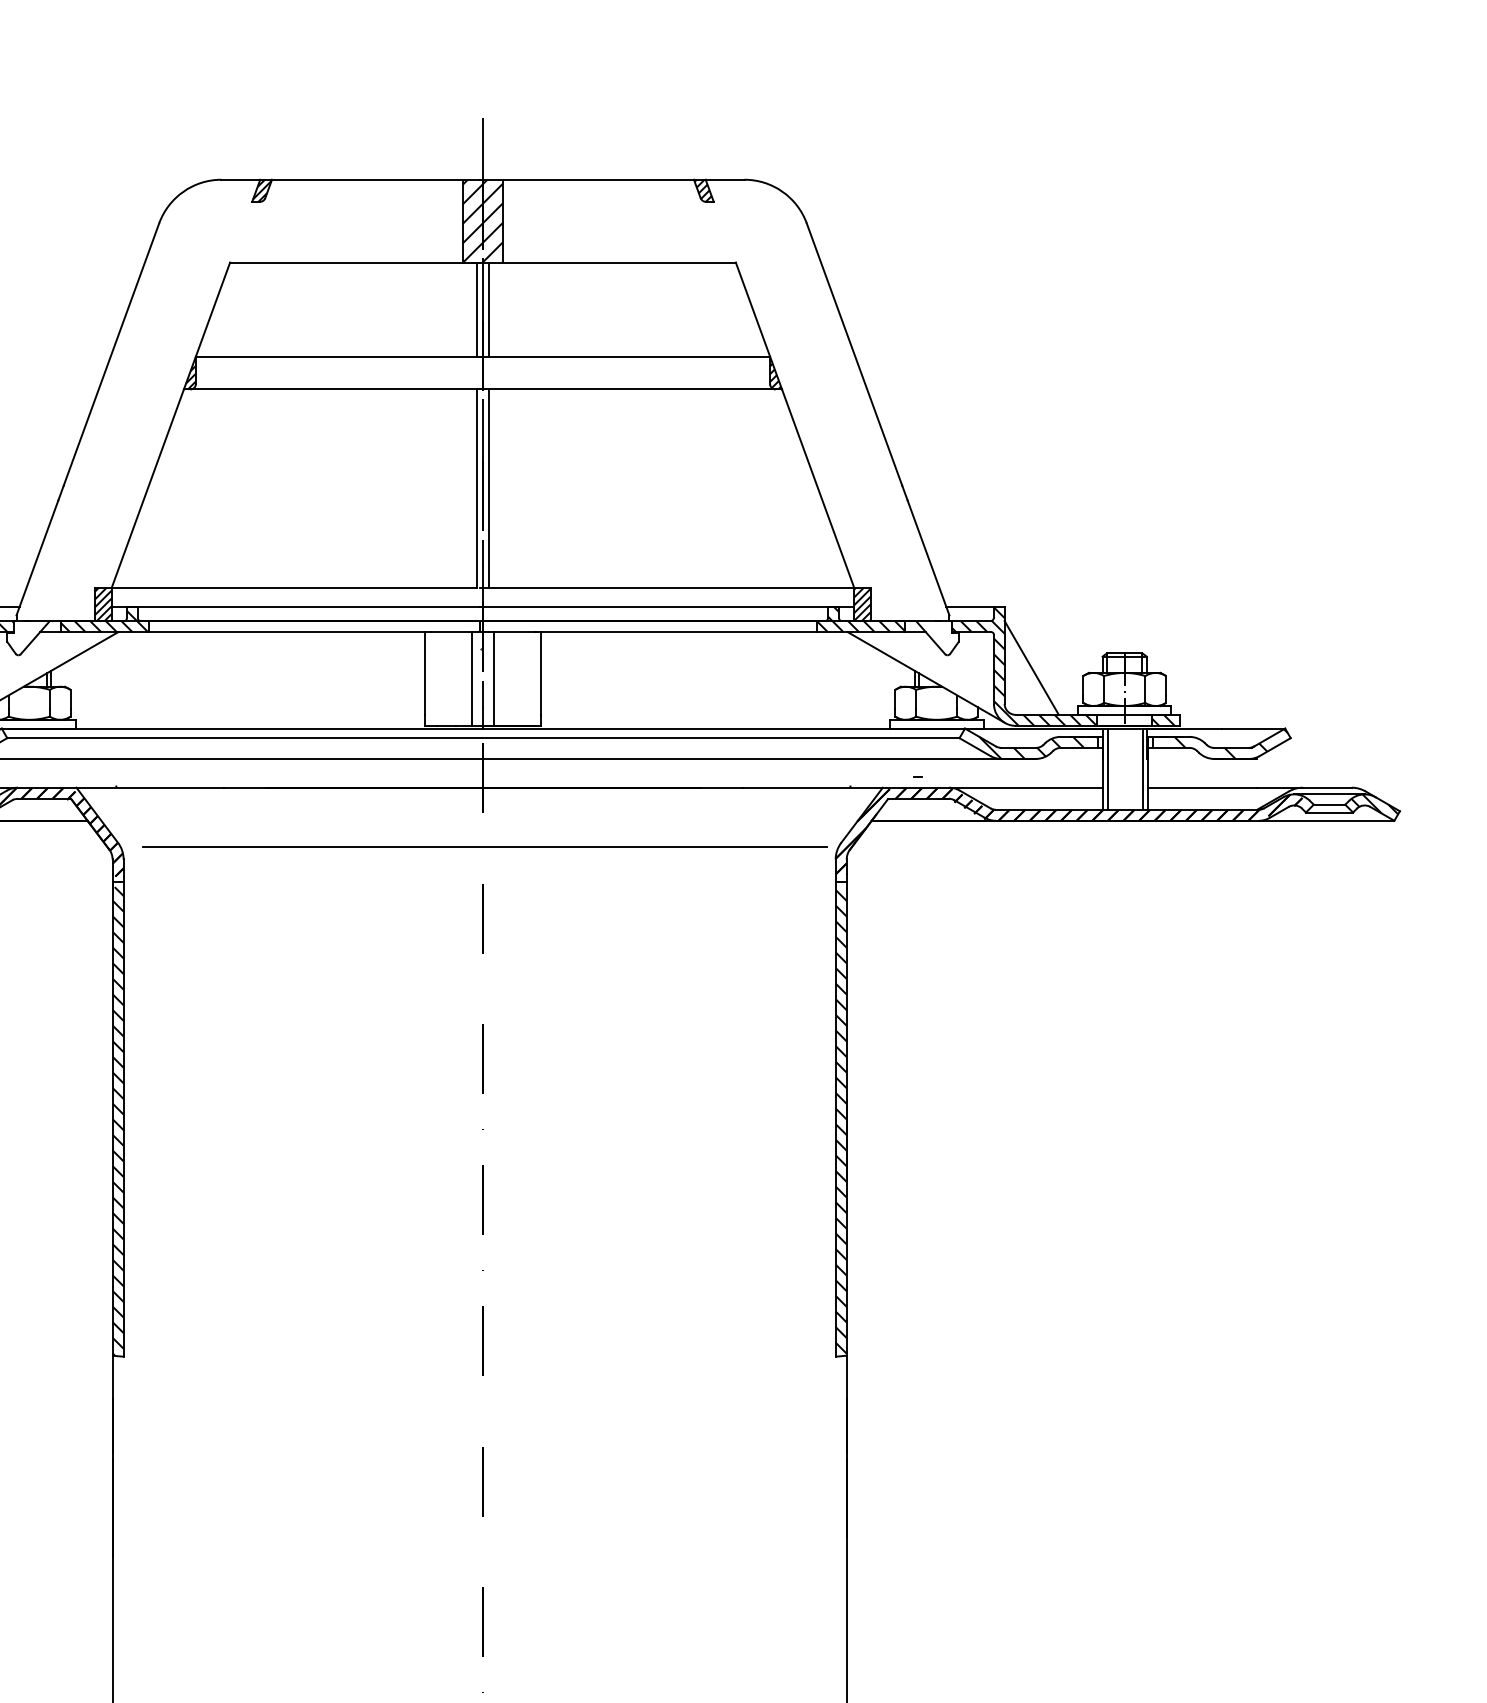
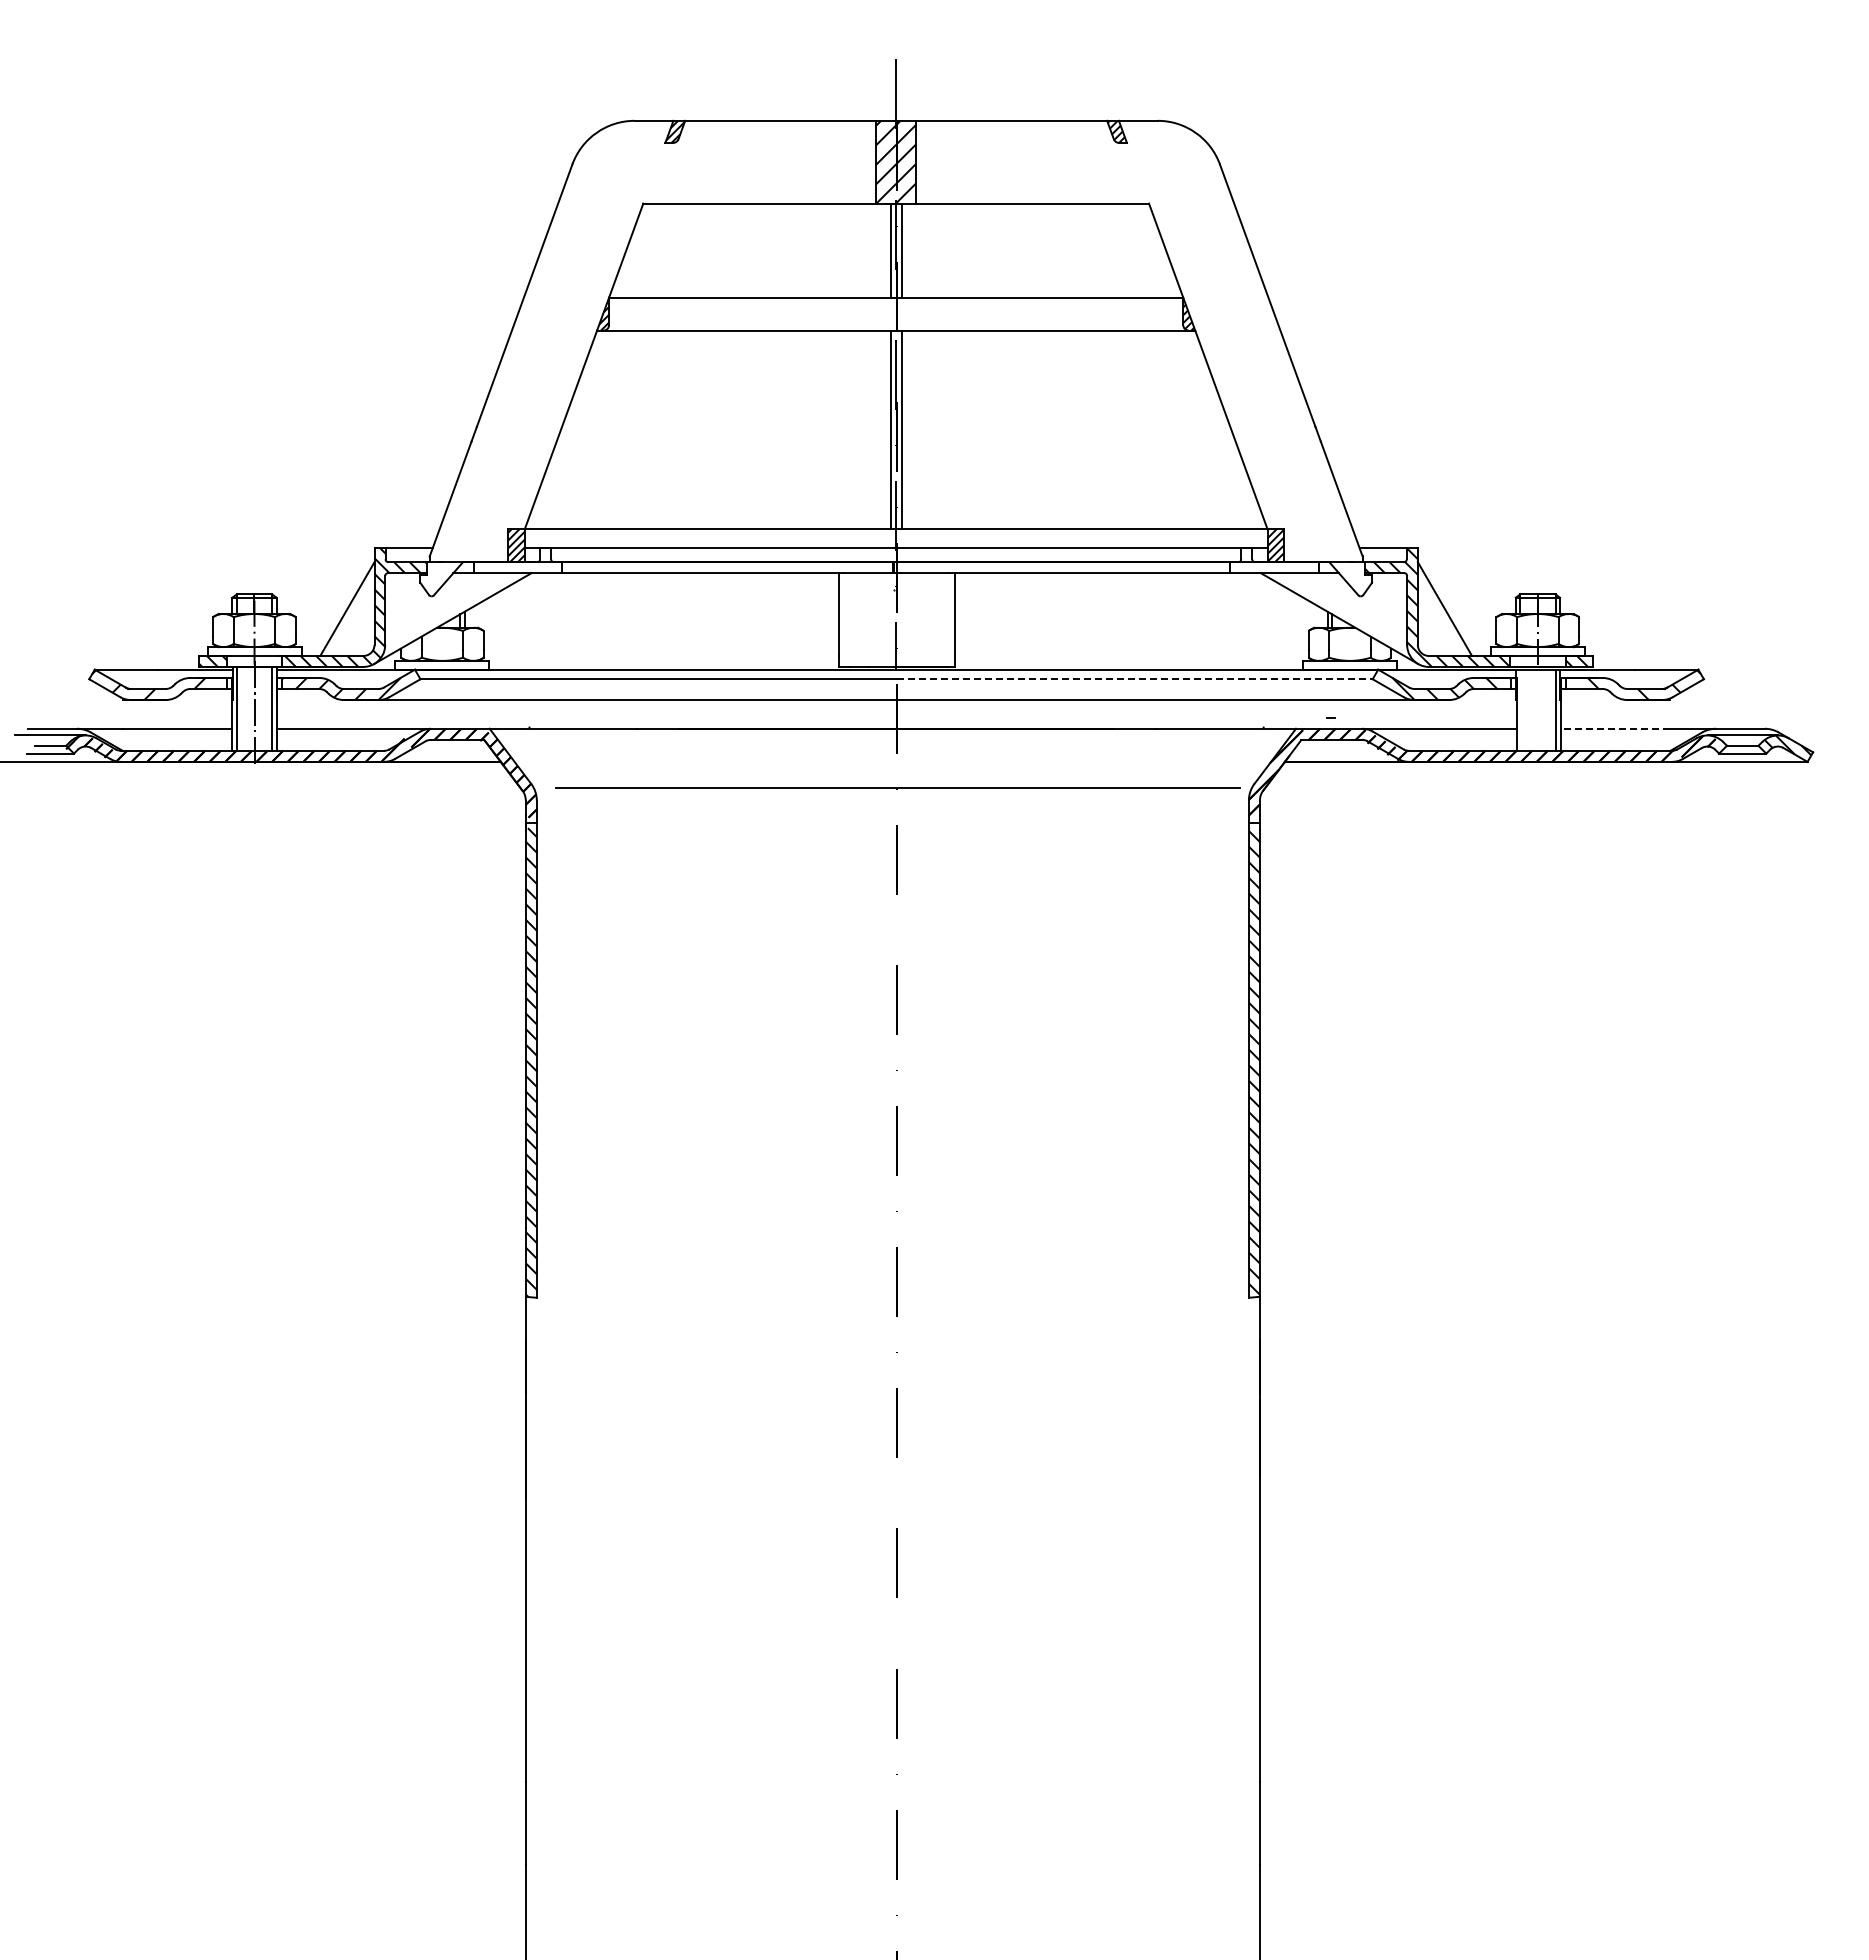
hatch: (861, 619) -> (1274, 560), removed
hatch: (104, 621) -> (517, 562), removed
line: (472, 678) -> (885, 619), removed
line: (494, 678) -> (907, 619), removed
line: (722, 738) -> (1135, 679), solid -> dashed
line: (1107, 768) -> (1520, 709), removed
line: (1202, 787) -> (1615, 728), solid -> dashed

